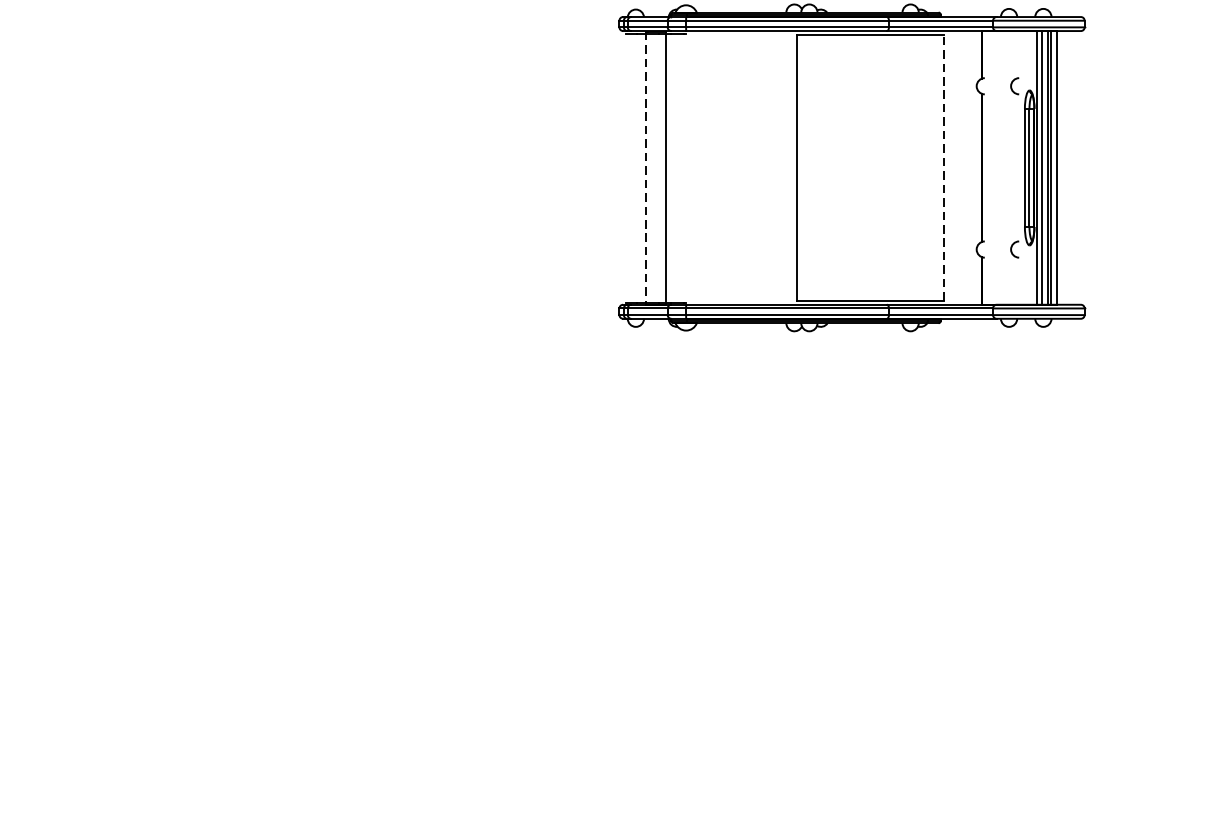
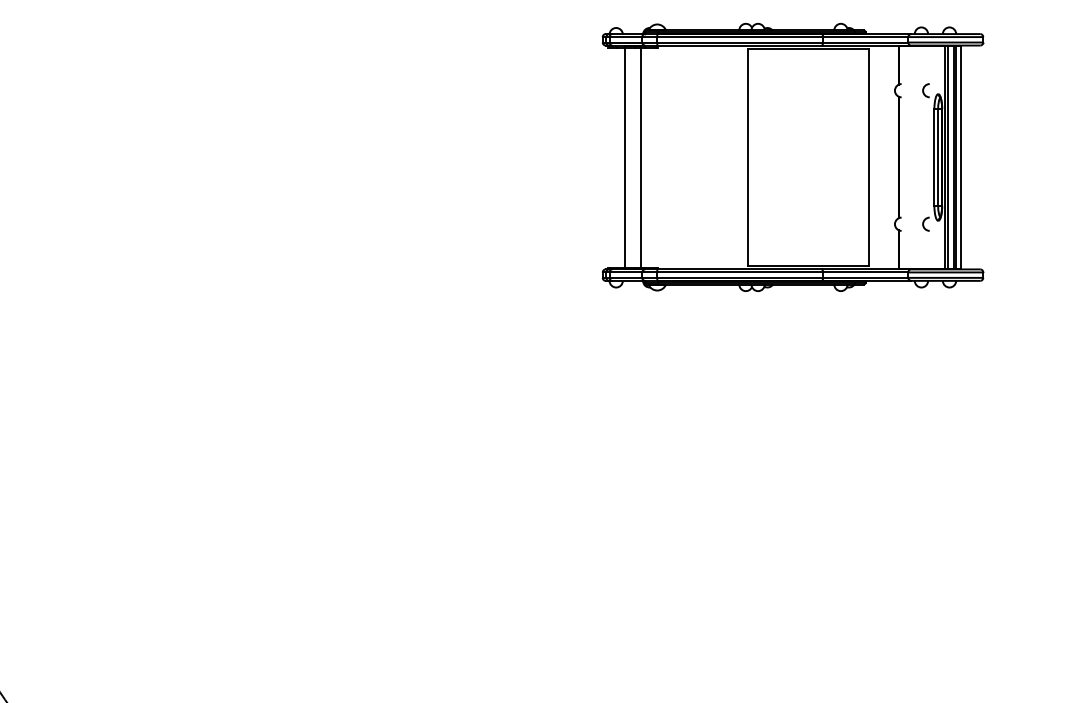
line: (646, 167) -> (624, 157), dashed -> solid
line: (944, 167) -> (868, 157), dashed -> solid

